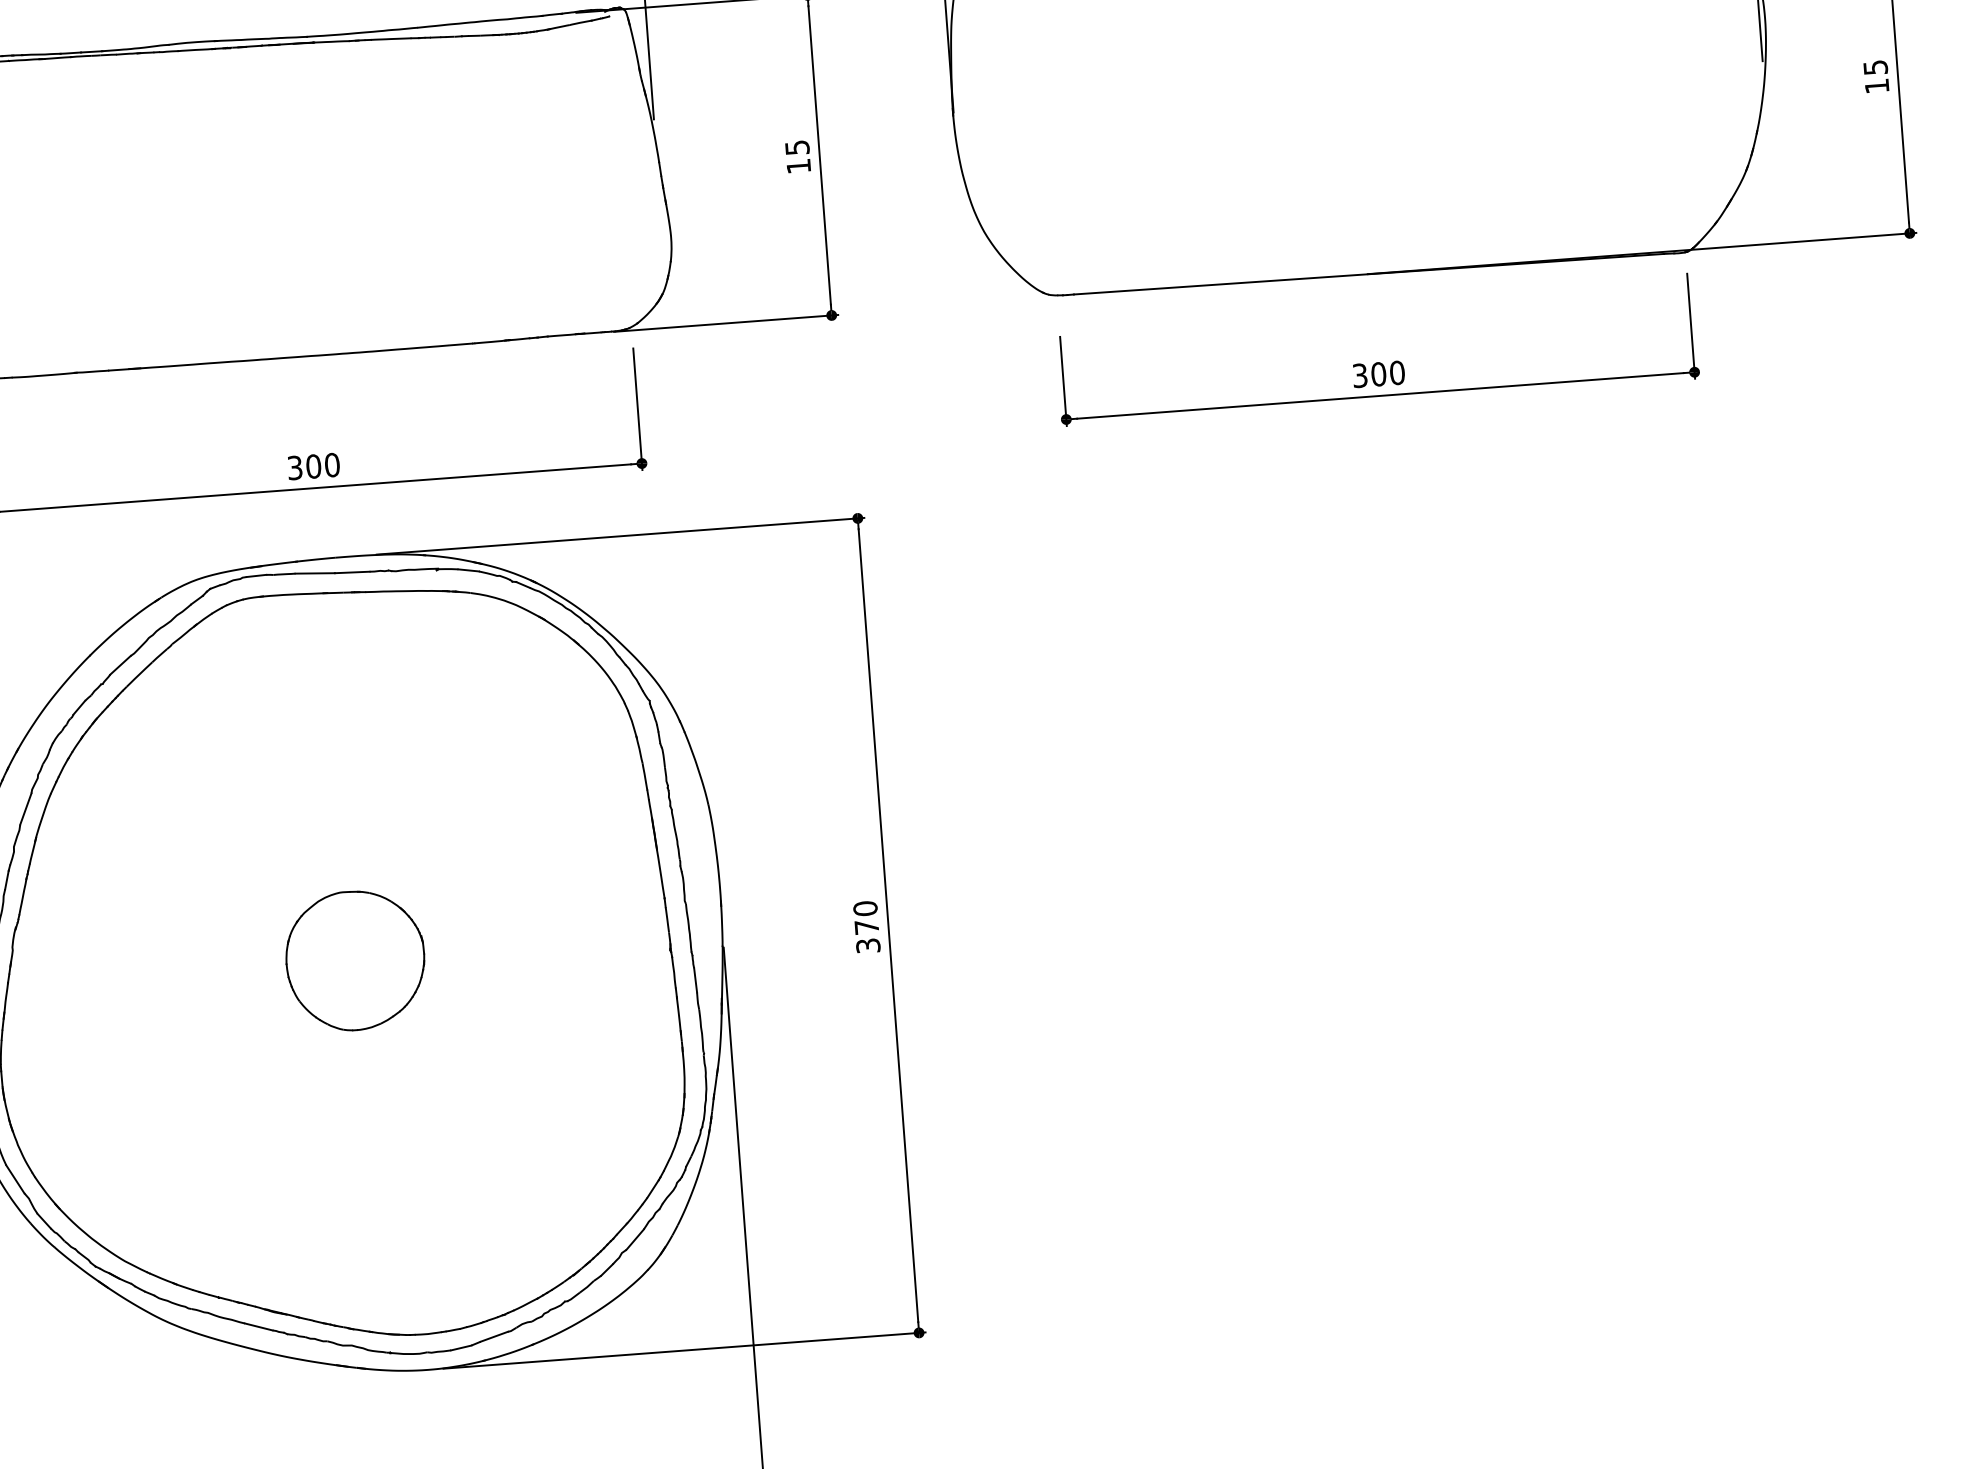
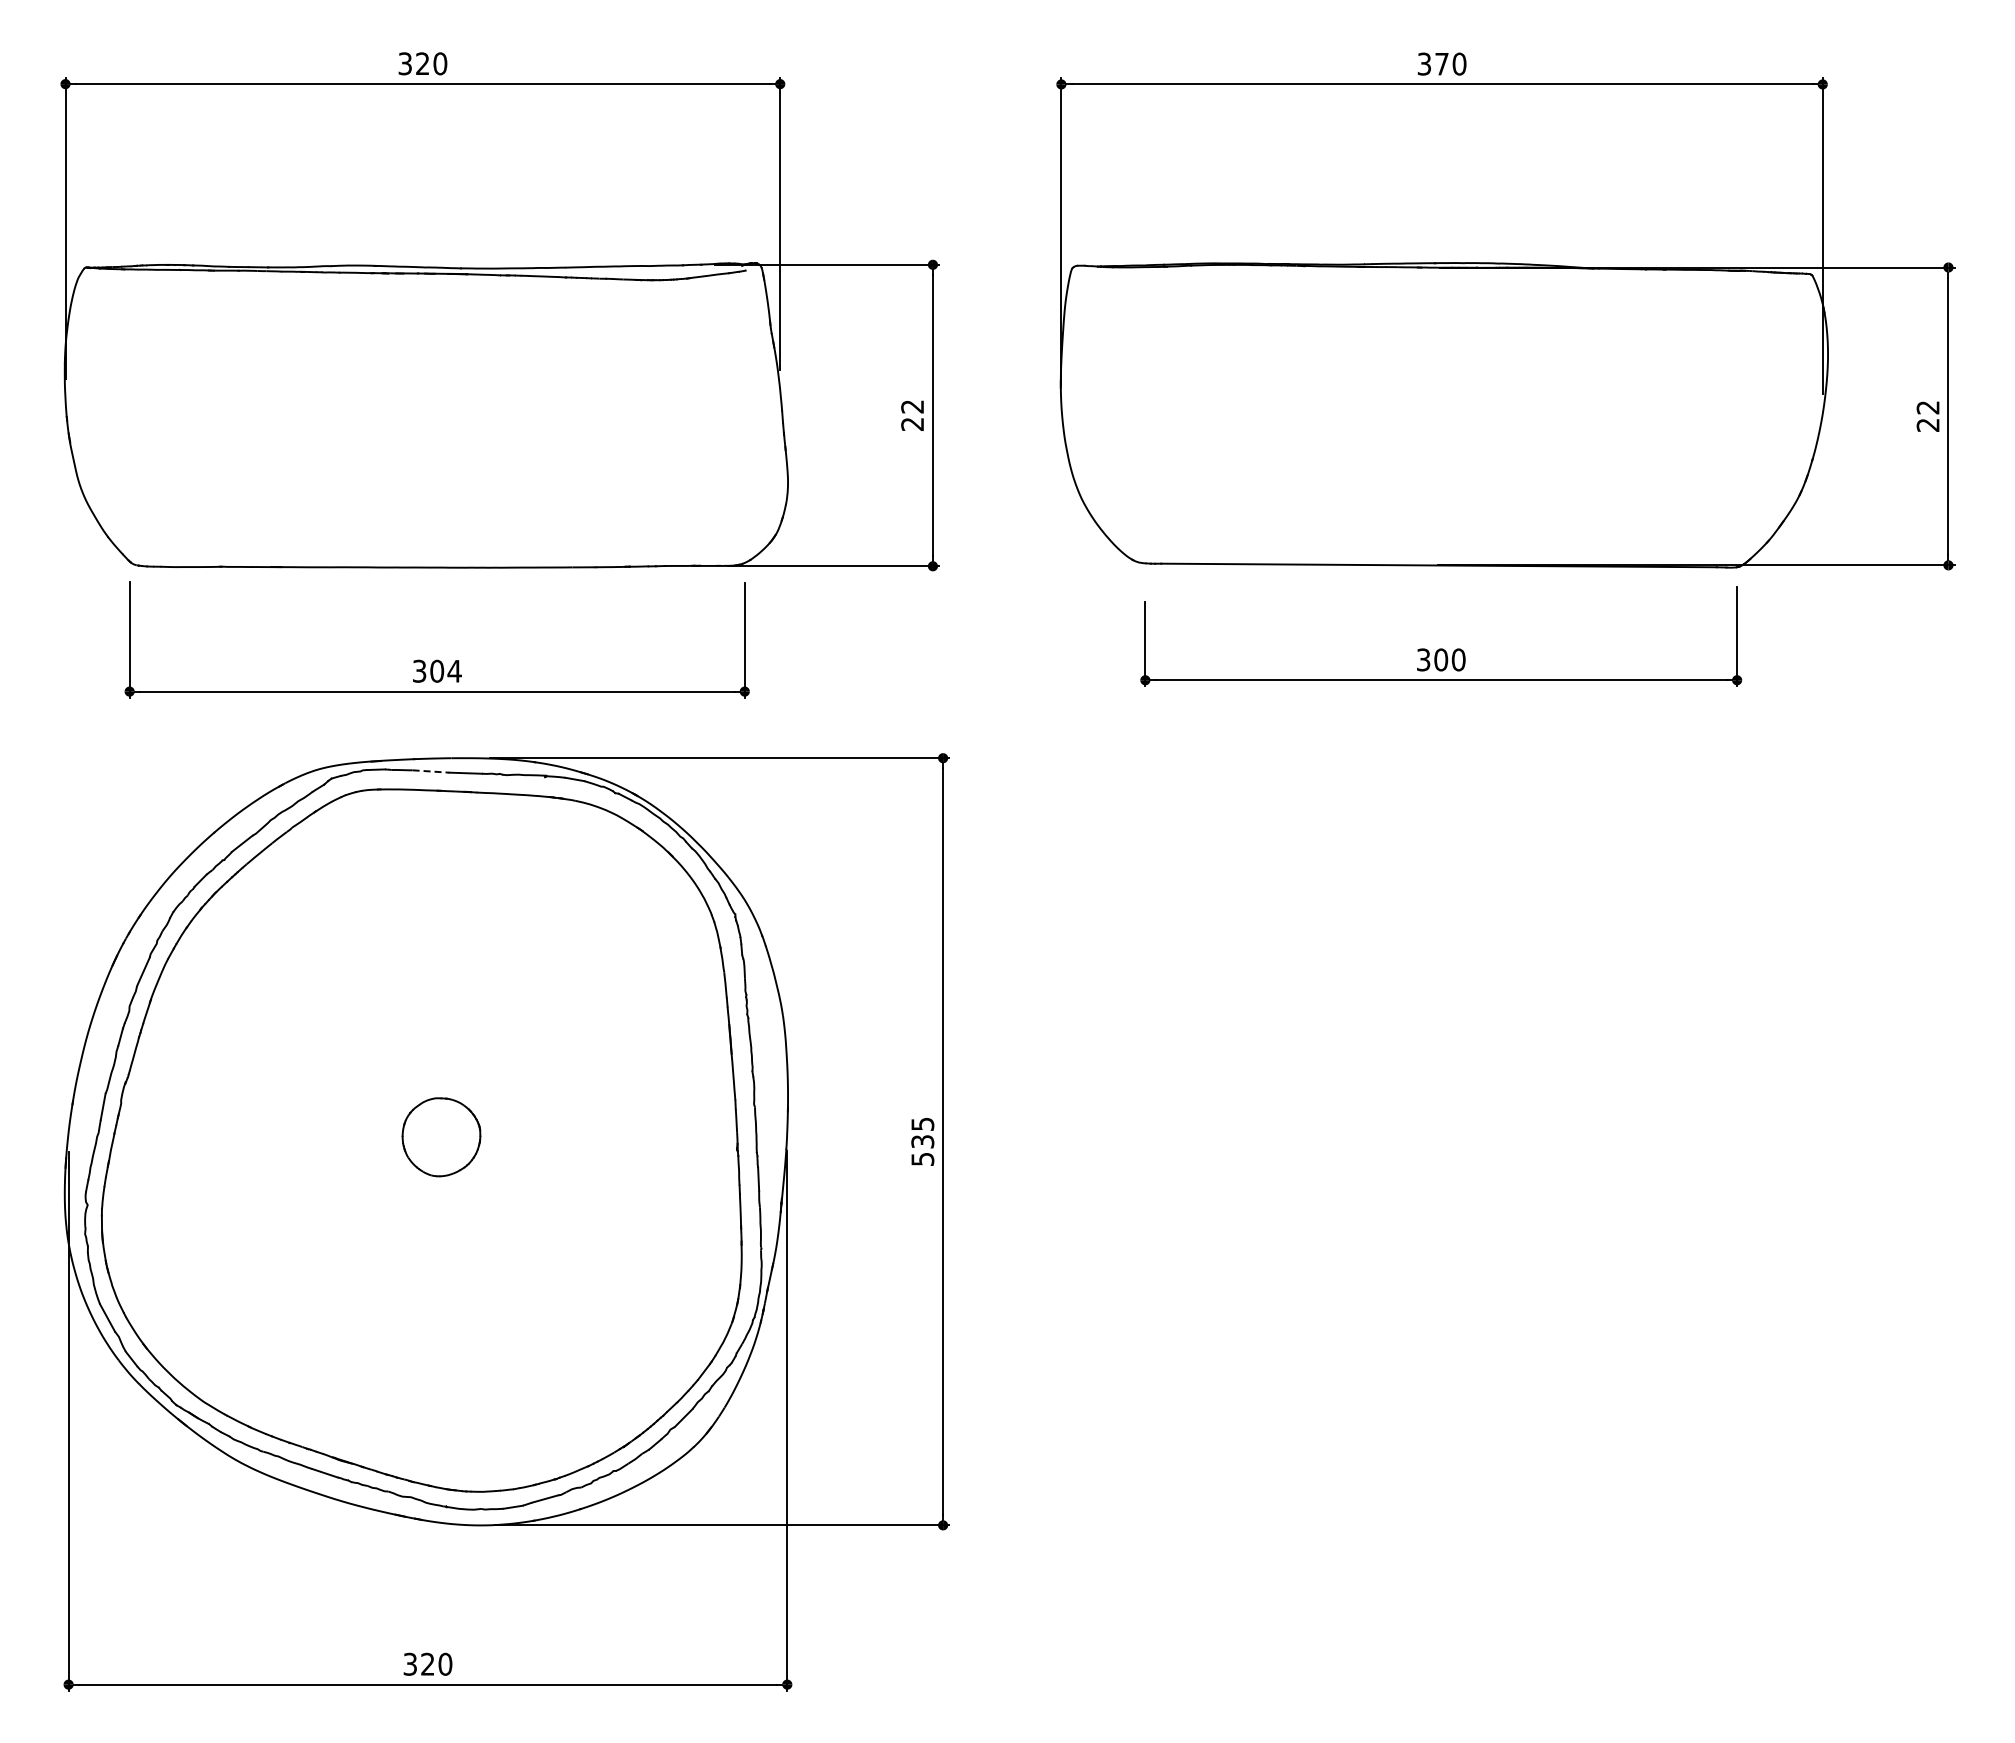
text: (1875, 77) -> (1927, 416), 15 -> 22
text: (797, 157) -> (912, 415), 15 -> 22
text: (332, 464) -> (454, 670), 300 -> 304
line: (315, 573) -> (431, 771), solid -> dashed
text: (866, 927) -> (922, 1141), 370 -> 535
part: (355, 961) -> (441, 1137), size x0.6

